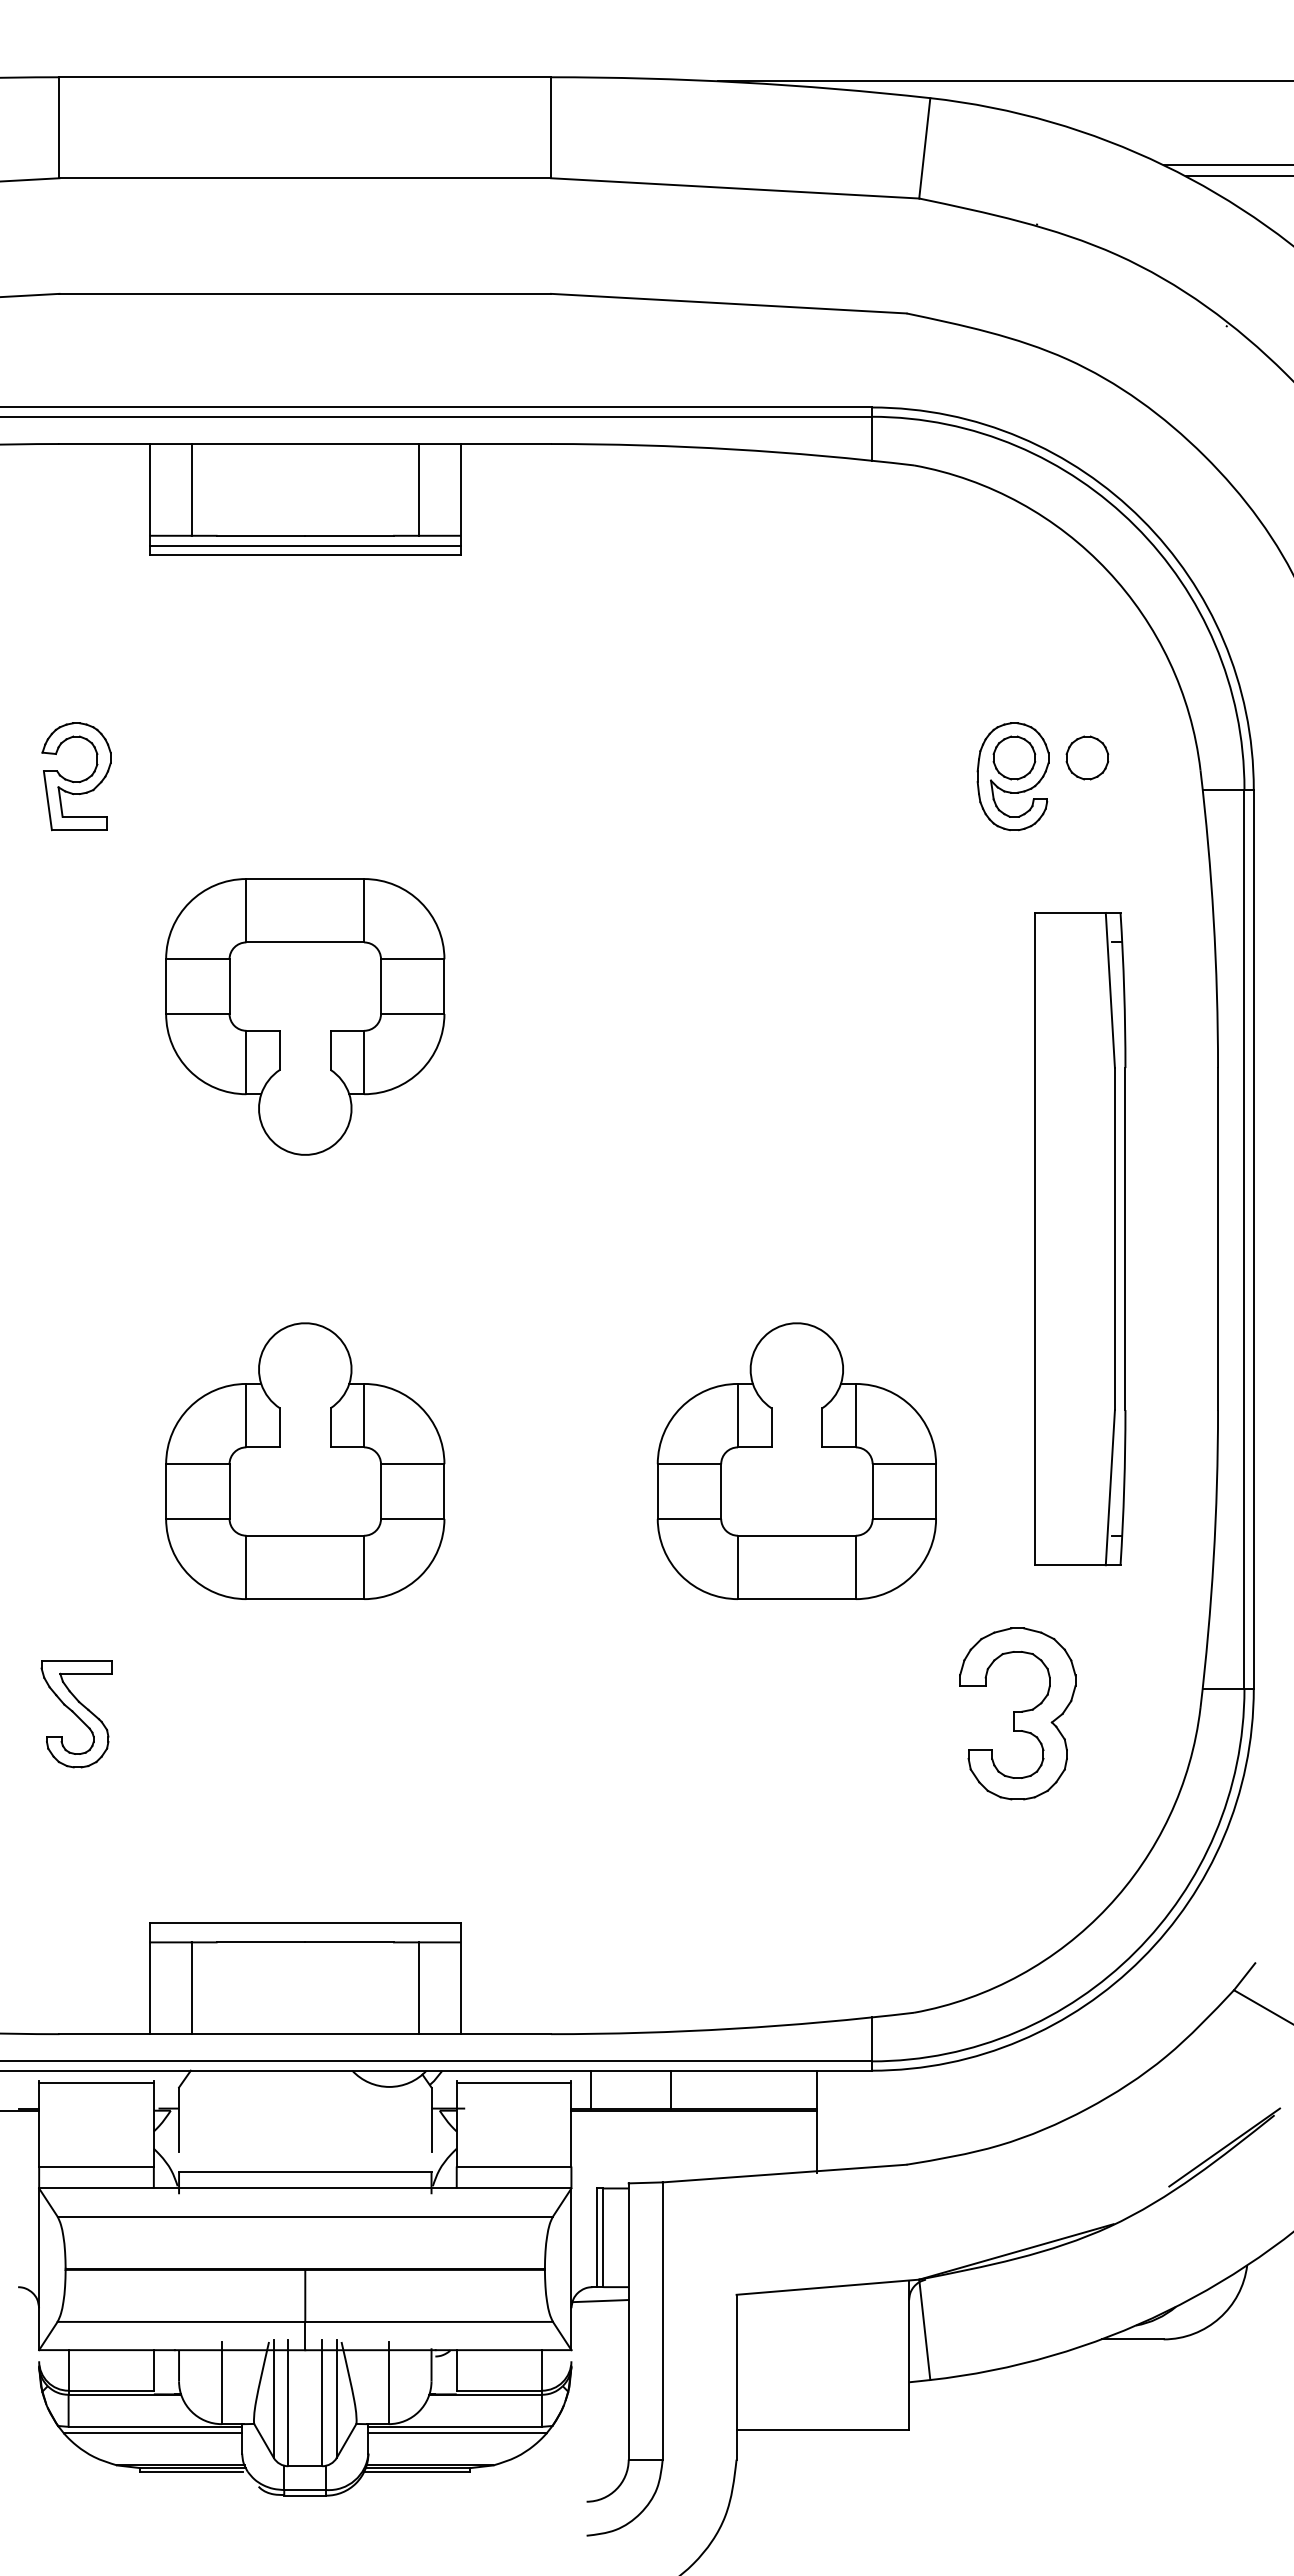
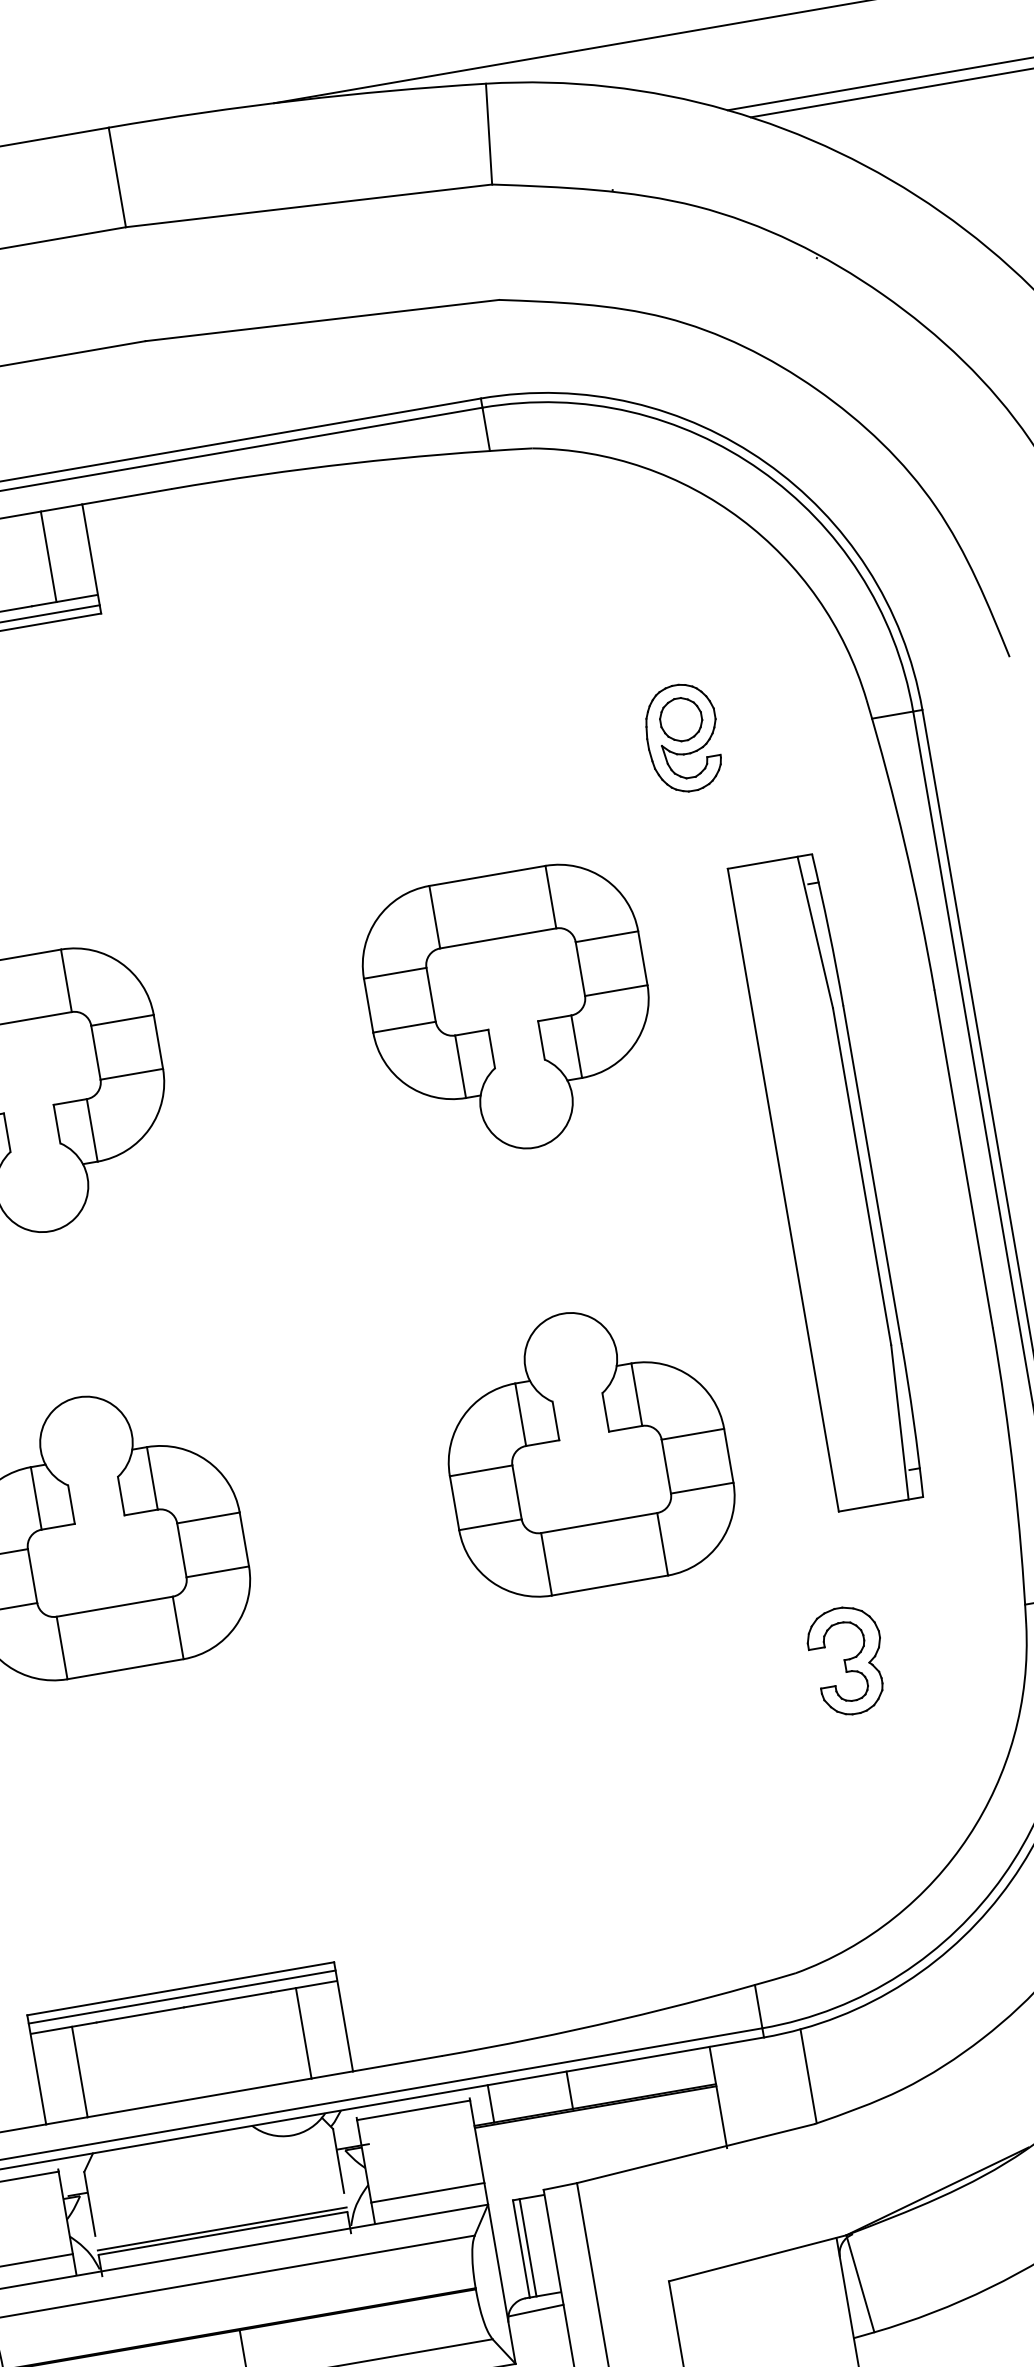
part: (1087, 757) -> (753, 706), removed
part: (796, 1016) -> (510, 1011), added
part: (1018, 1713) -> (847, 1660), size x0.62
line: (304, 1931) -> (181, 1996), added
line: (909, 2116) -> (809, 2076), added
line: (305, 2167) -> (222, 2229), added

